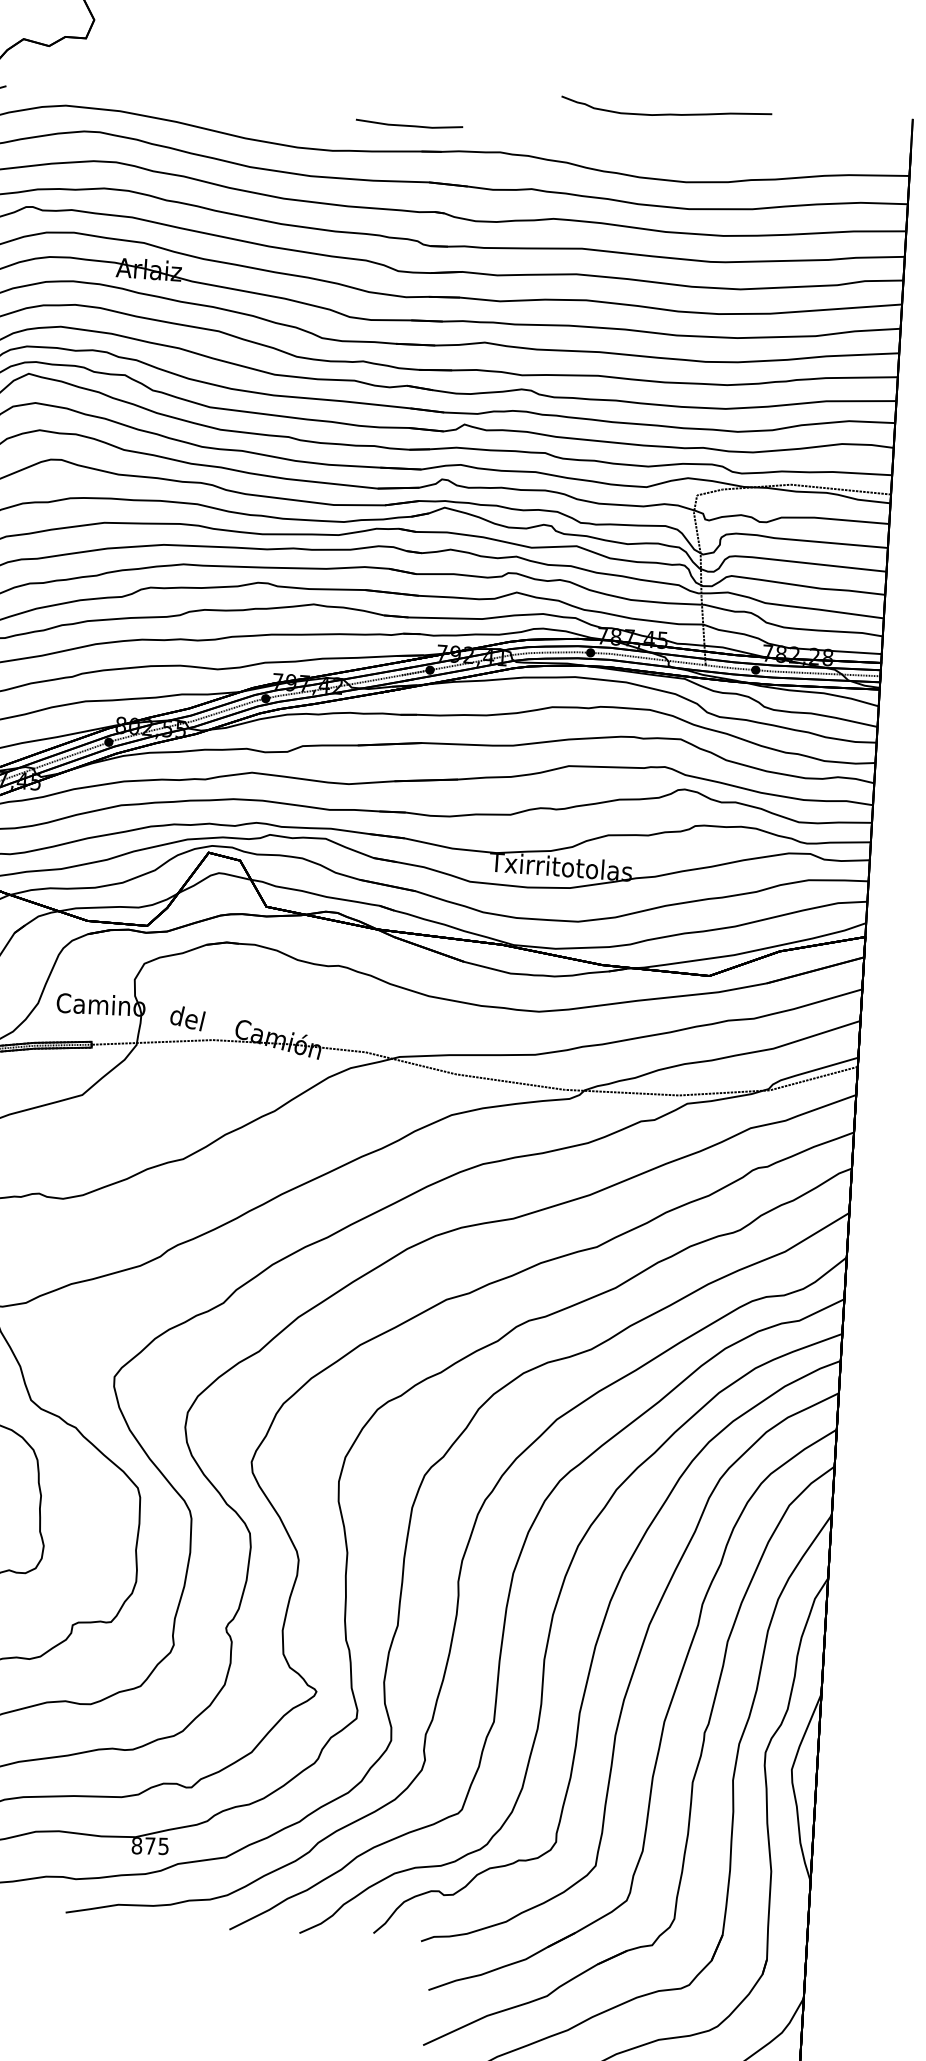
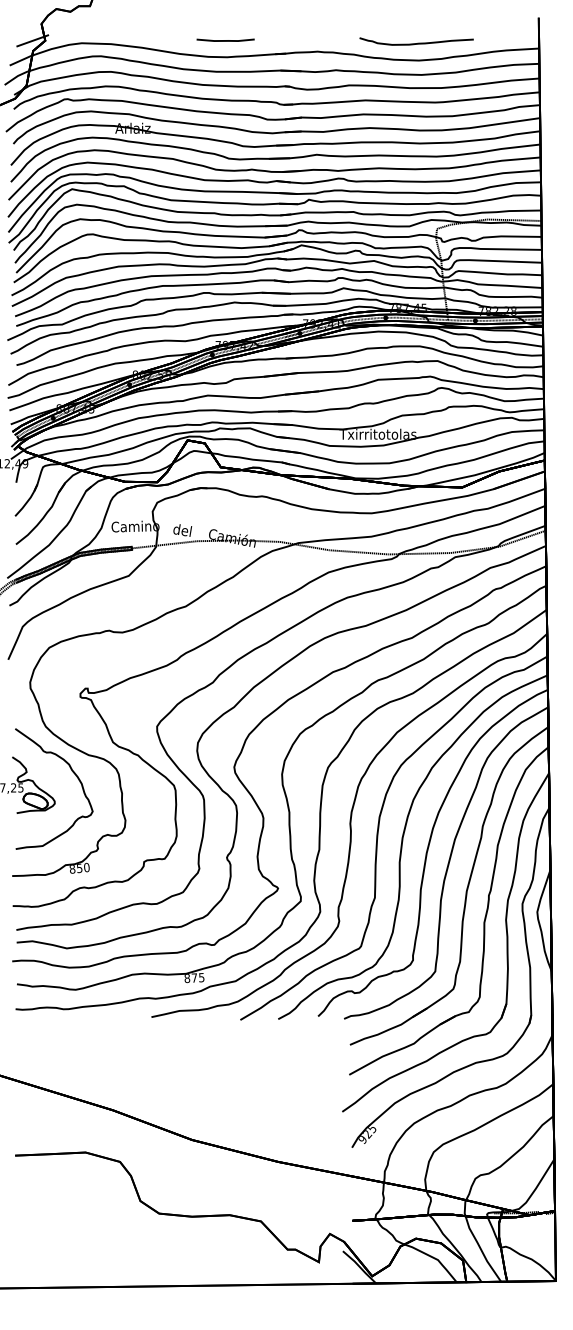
curve: (667, 112) -> (417, 42), moved
line: (409, 125) -> (225, 40), moved

